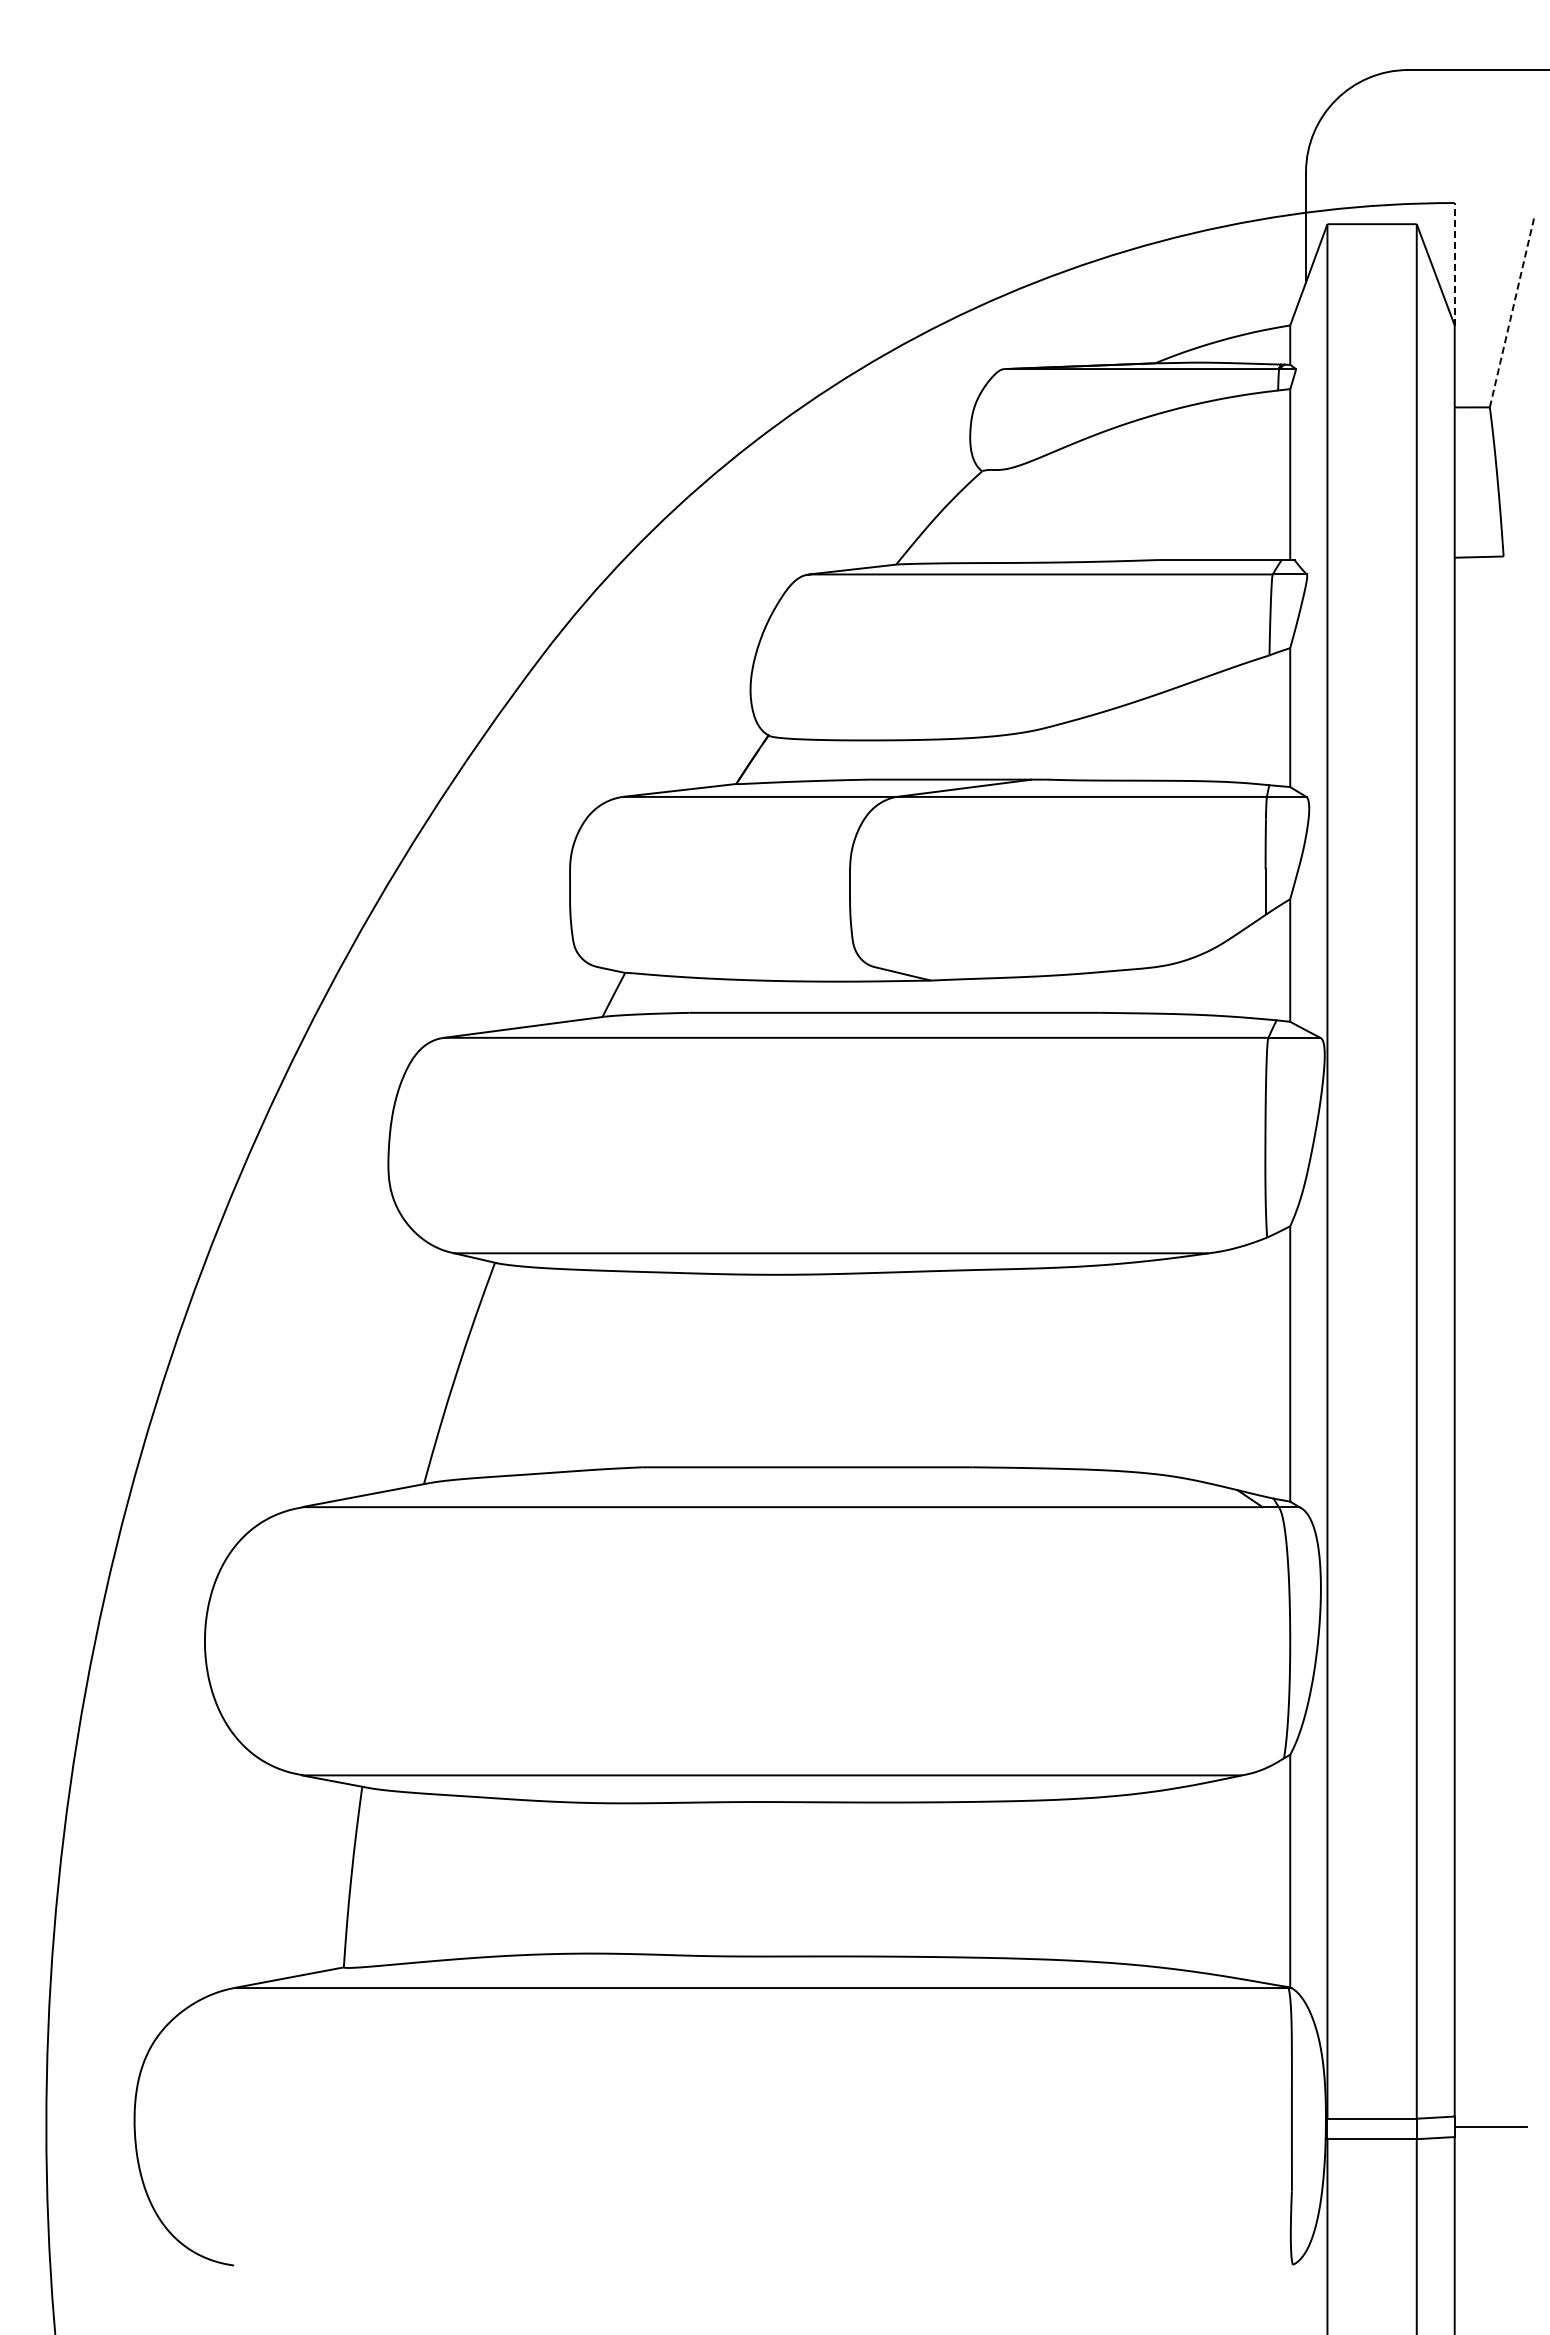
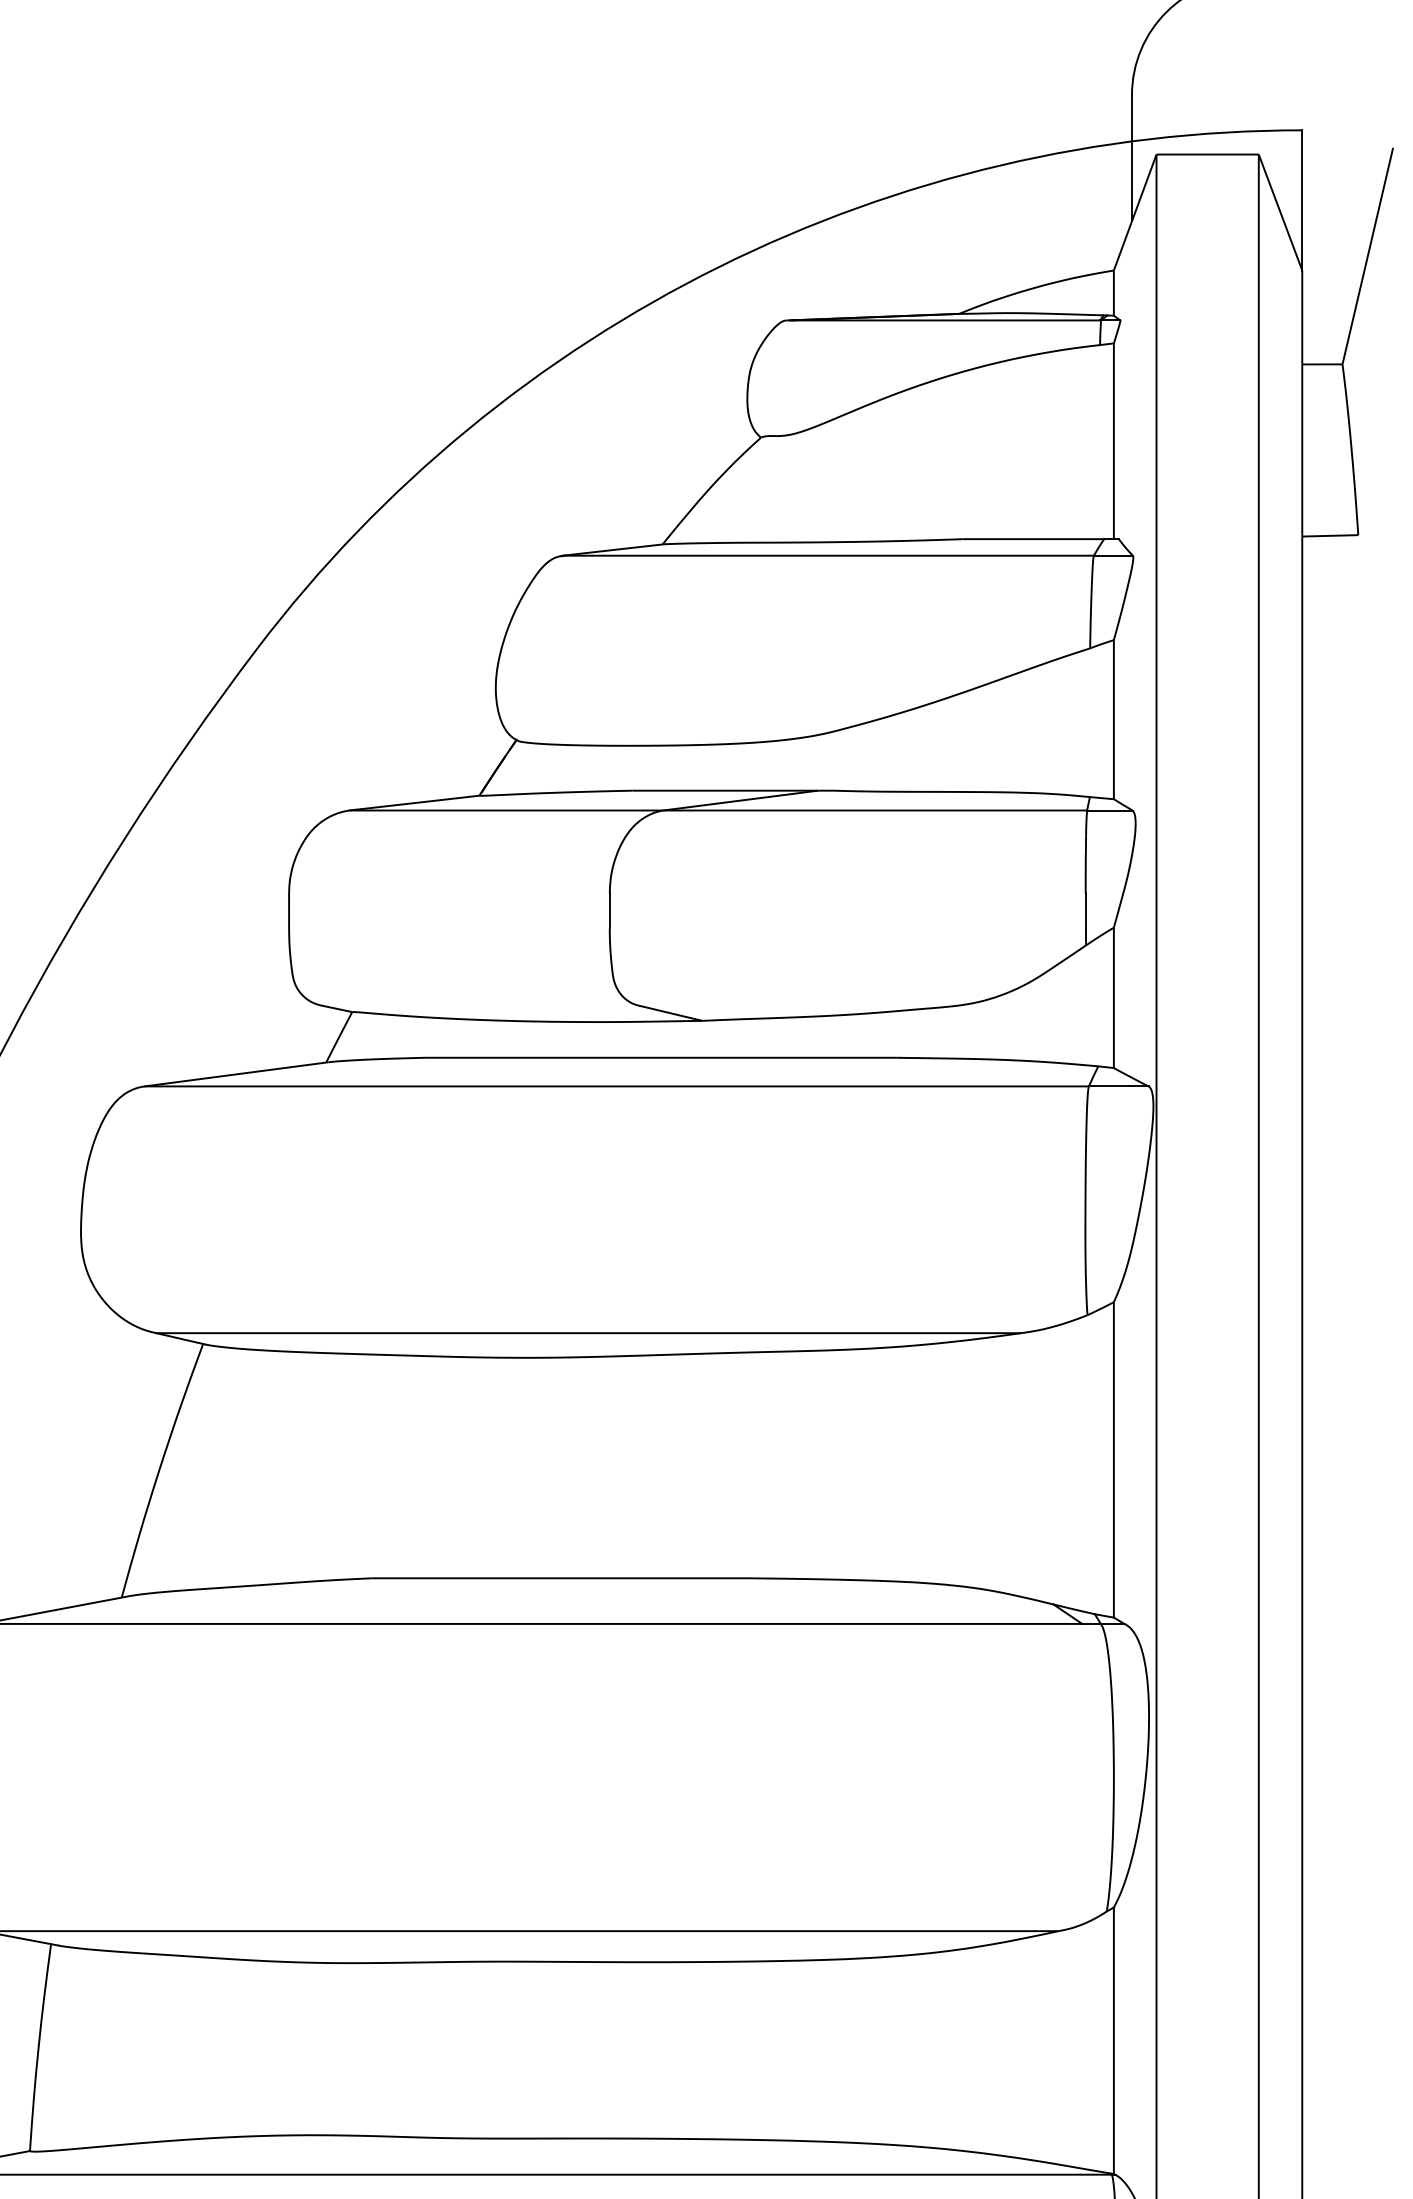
line: (1454, 263) -> (1302, 199), dashed -> solid
line: (1512, 312) -> (1368, 255), dashed -> solid

